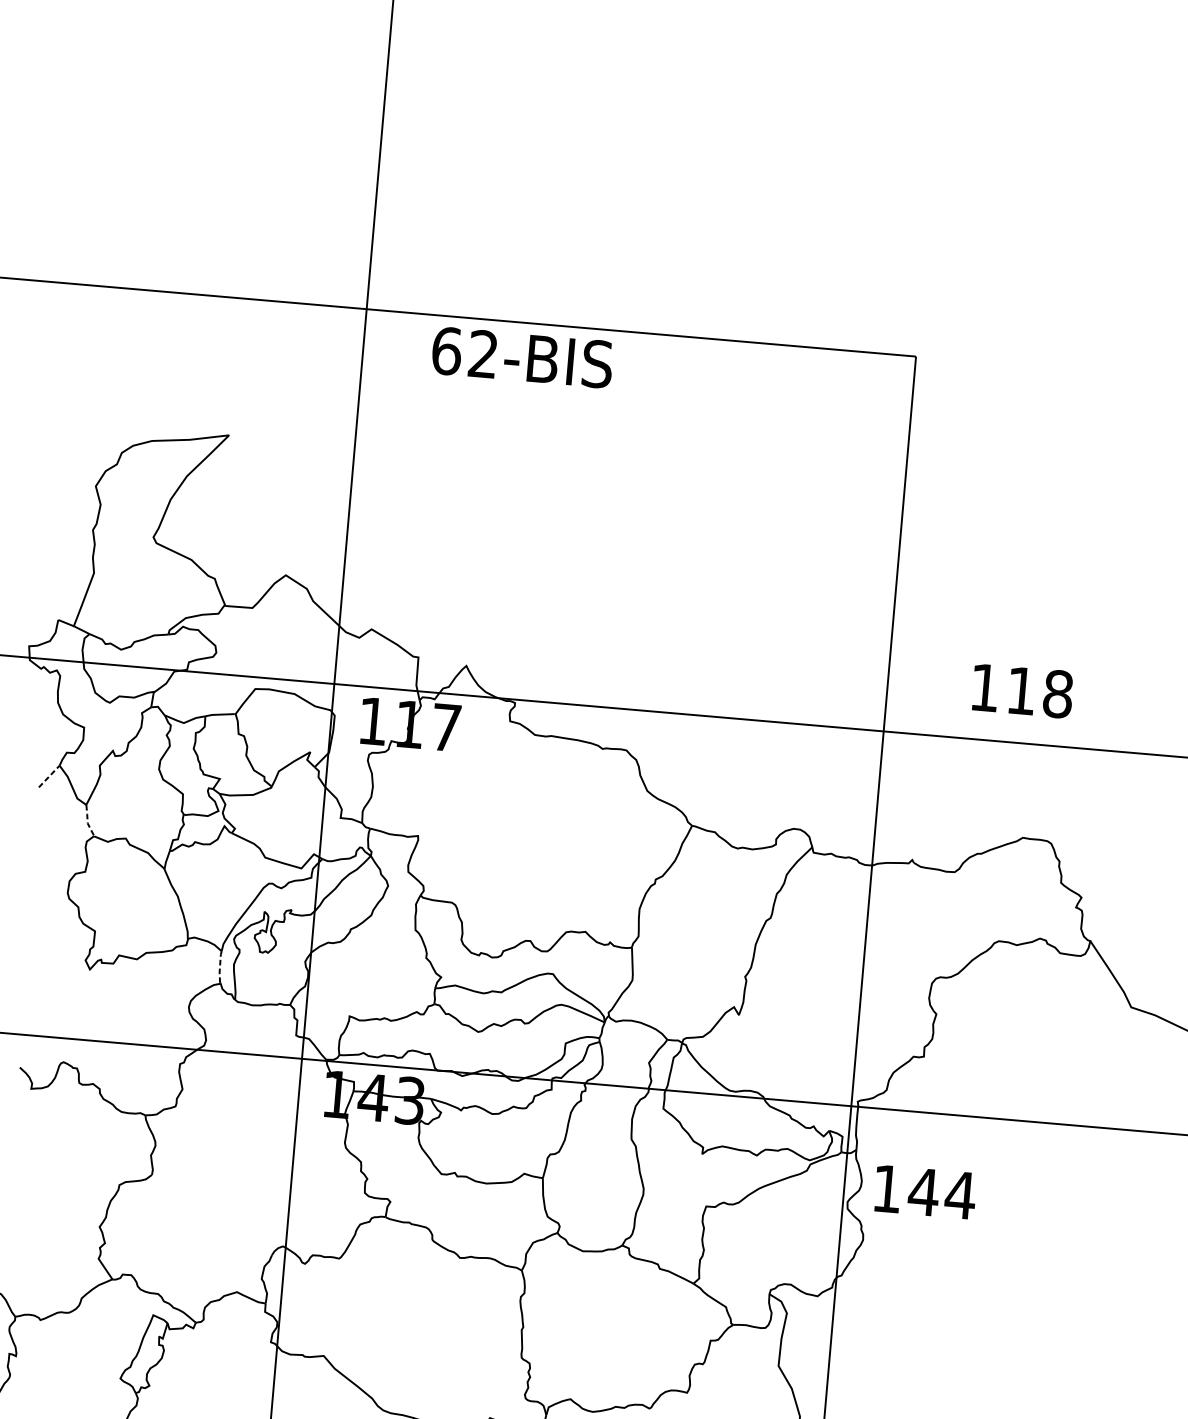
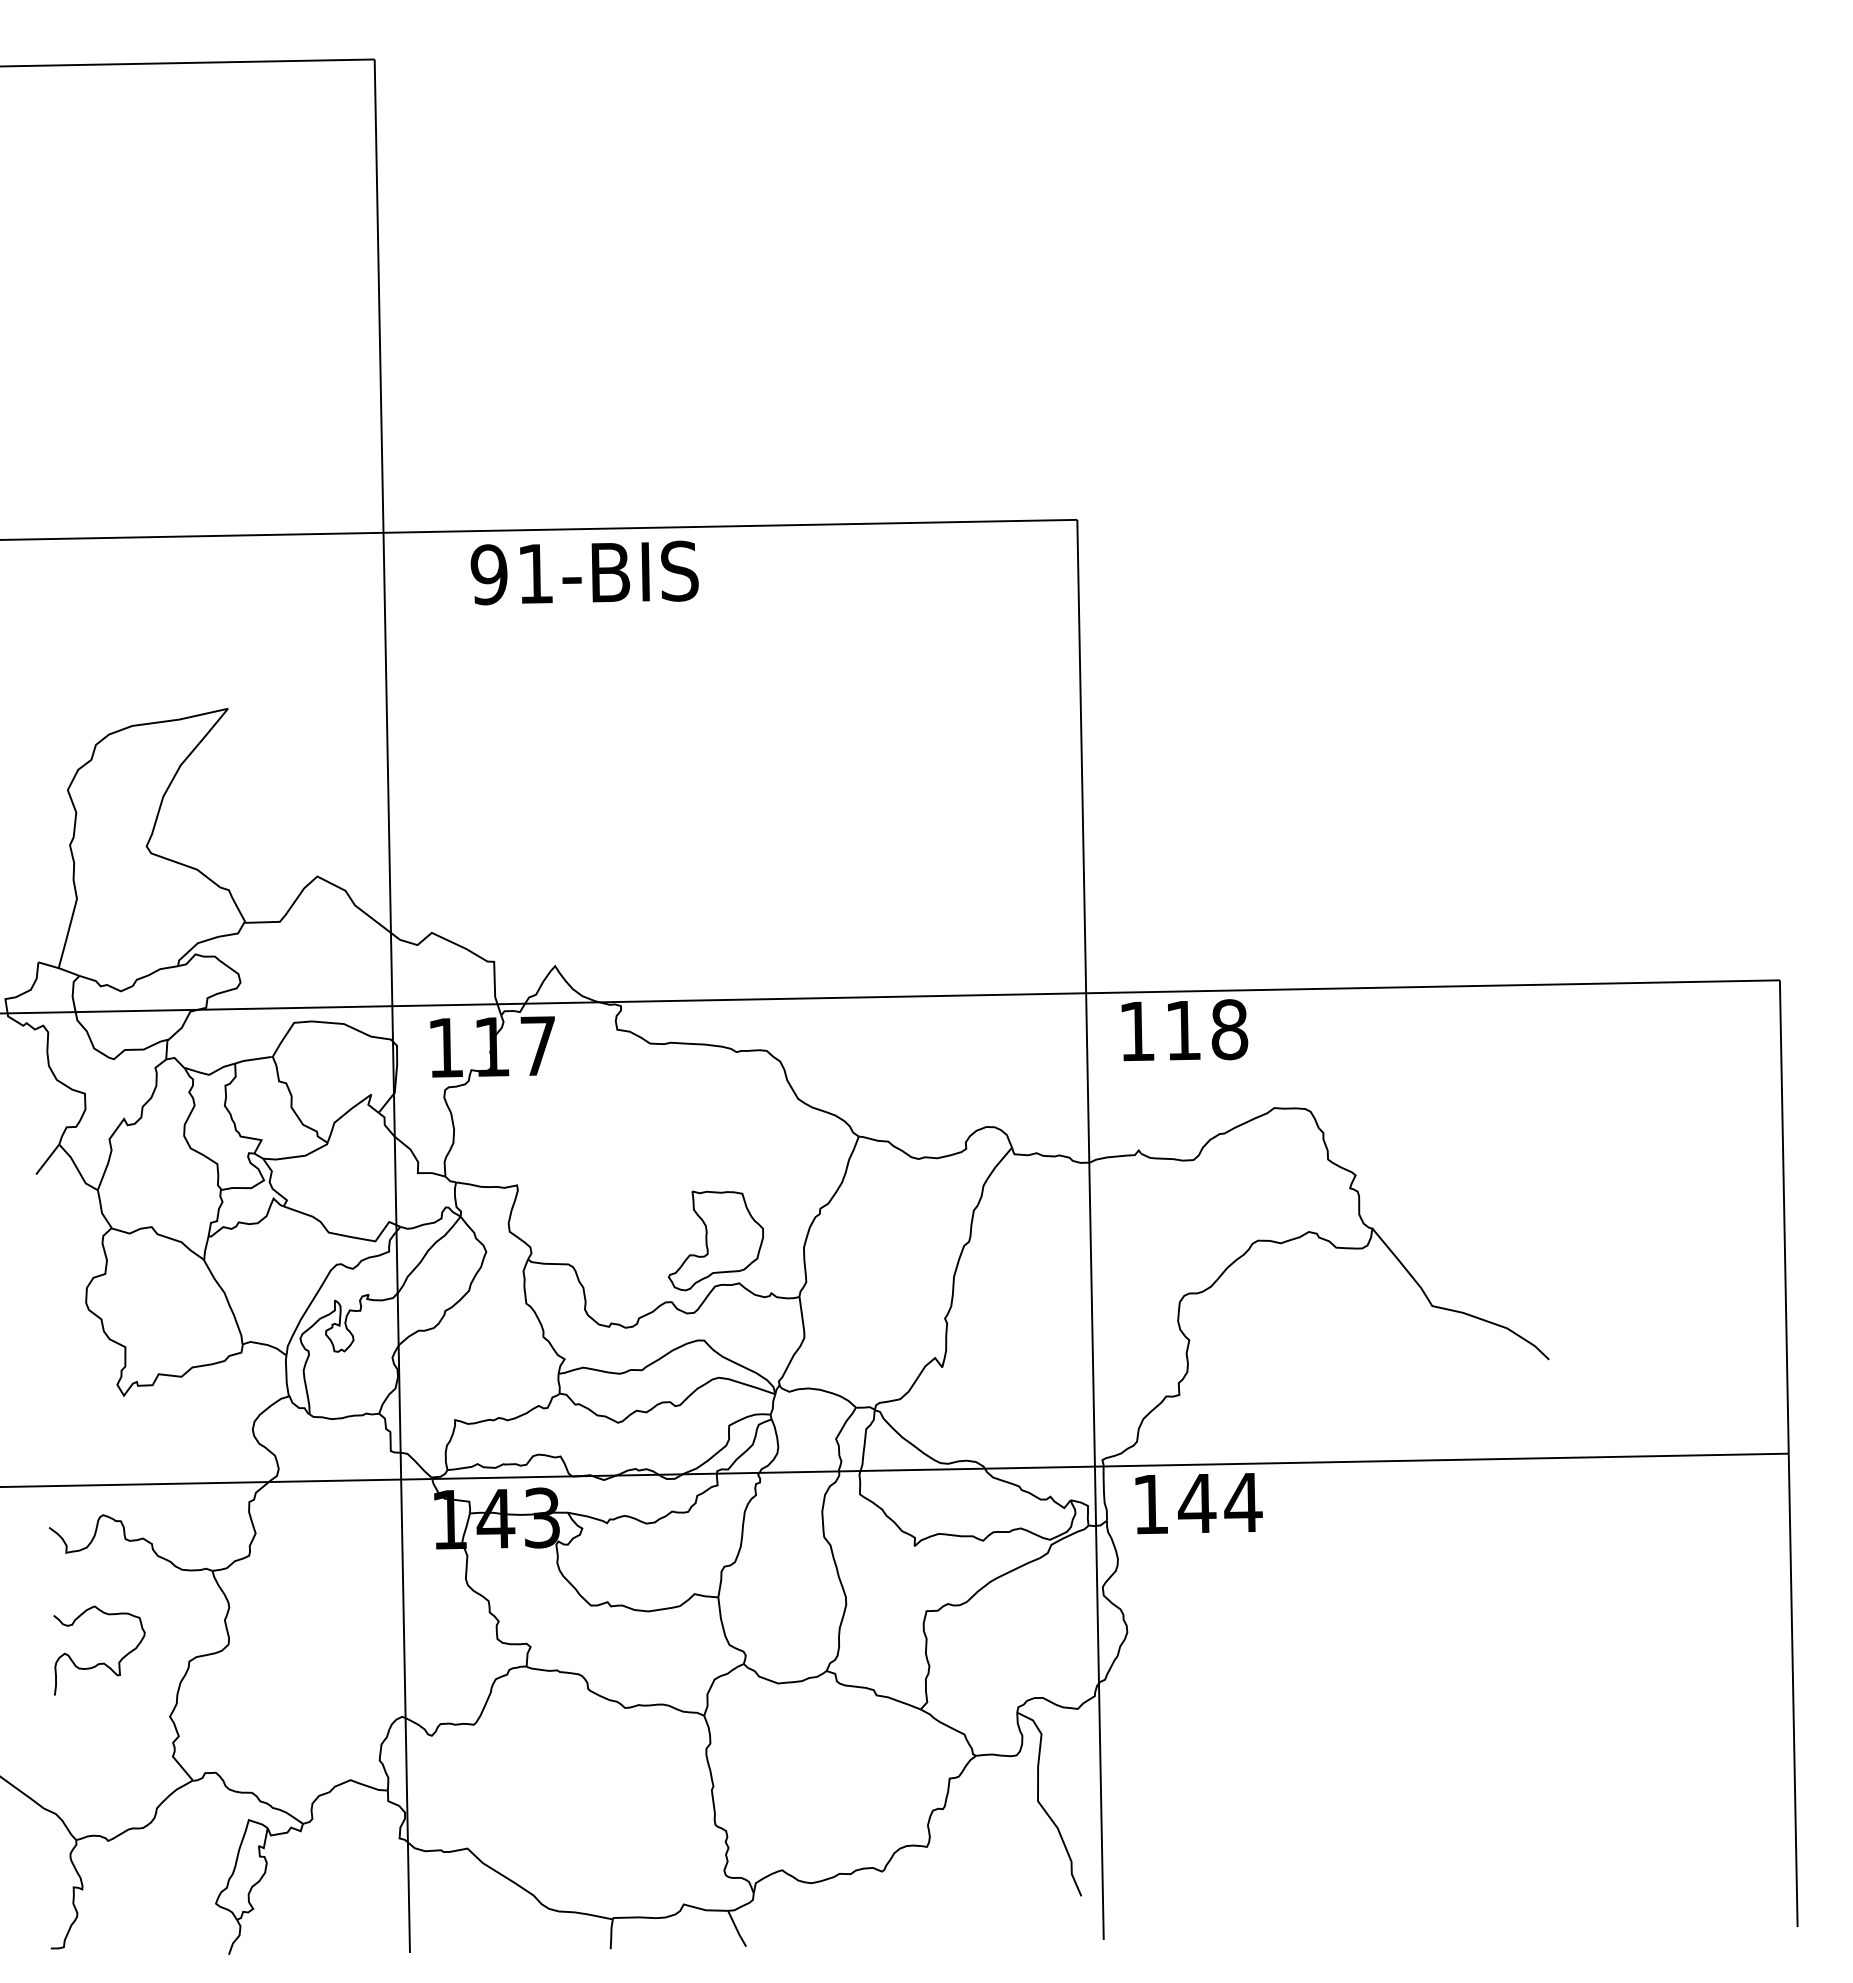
text: (464, 352) -> (511, 574), 62-BIS -> 91-BIS
text: (1022, 691) -> (1184, 1030), moved
line: (49, 776) -> (47, 1159), dashed -> solid
line: (87, 821) -> (101, 1210), dashed -> solid
part: (570, 896) -> (715, 1240), added
line: (220, 967) -> (286, 1375), dashed -> solid
part: (50, 1178) -> (102, 1662), added
text: (925, 1192) -> (1198, 1503), moved

